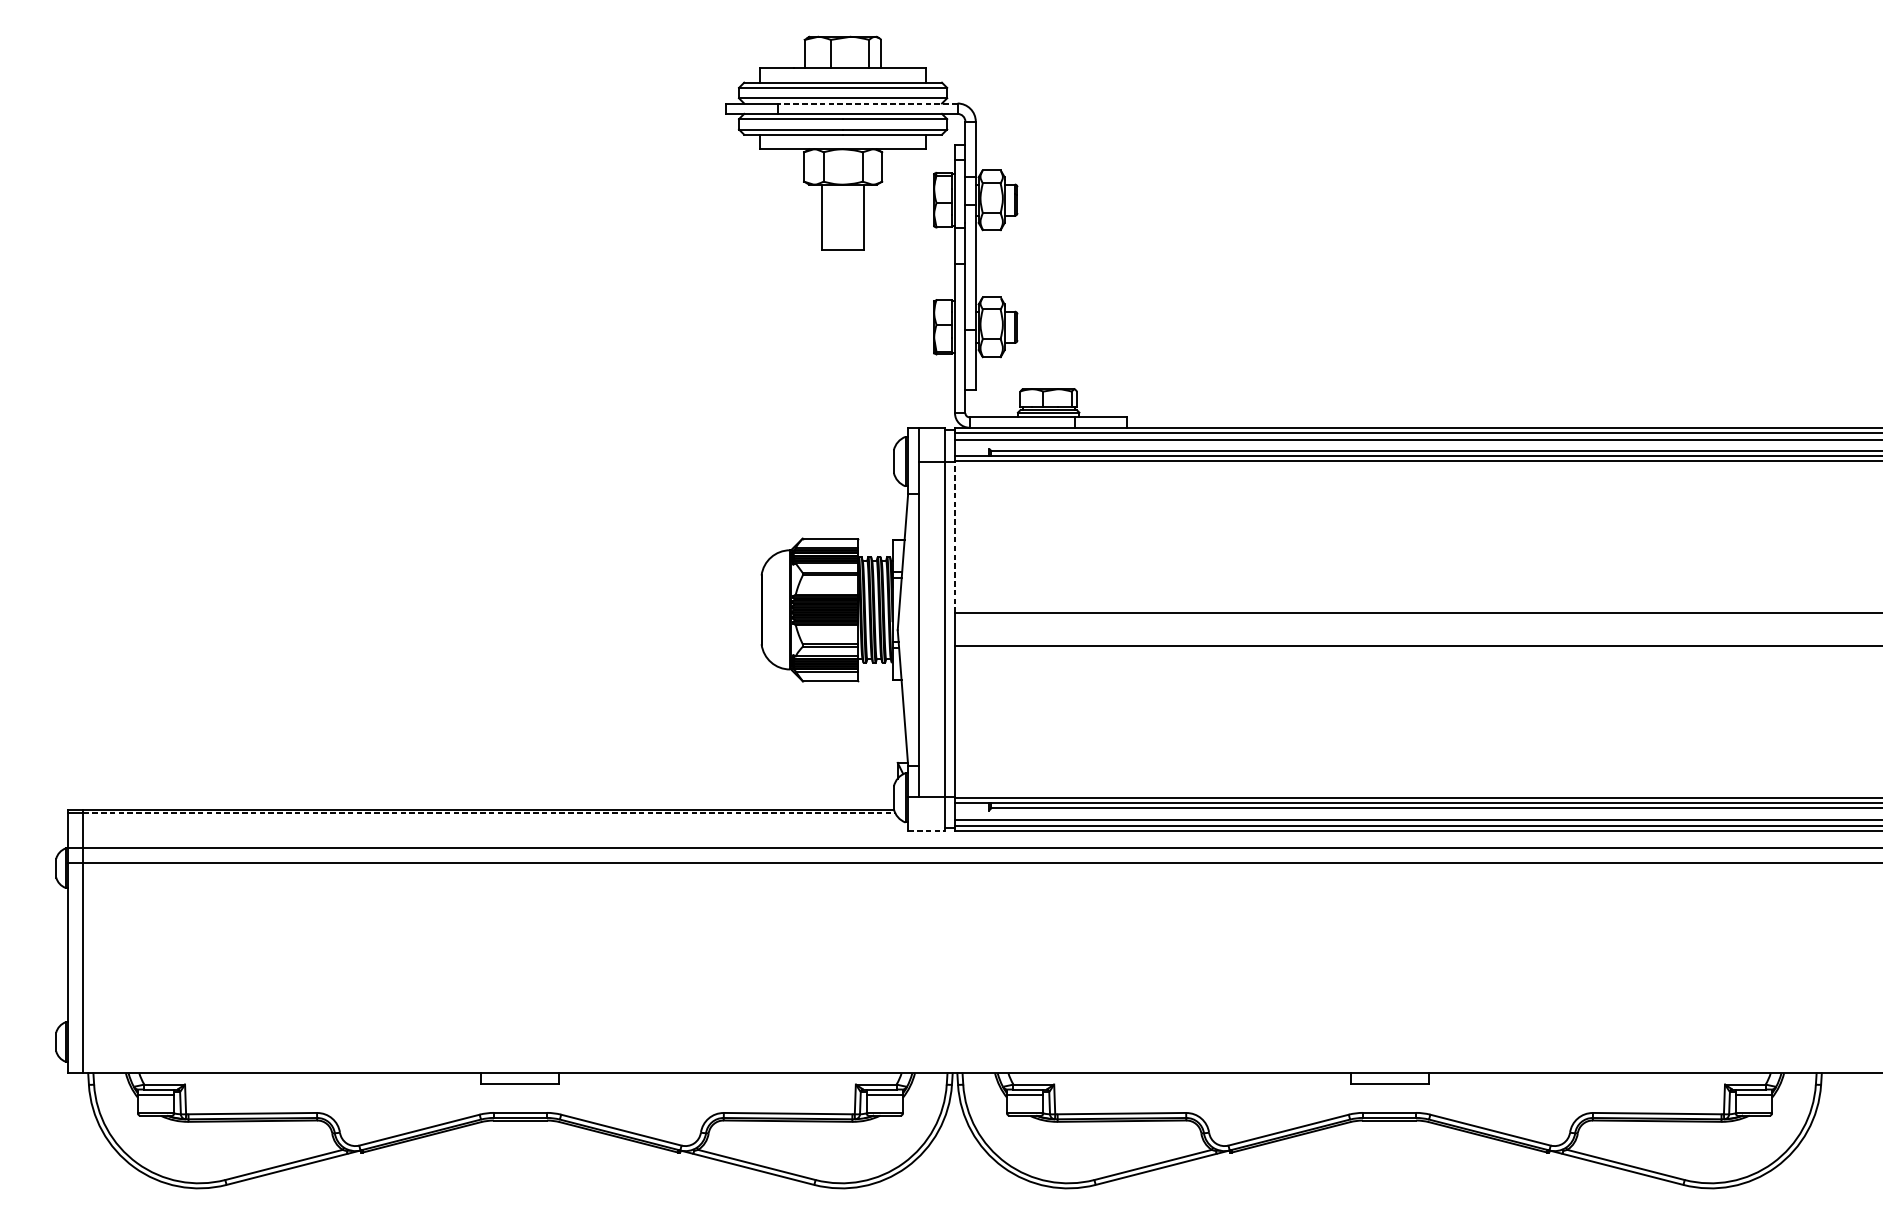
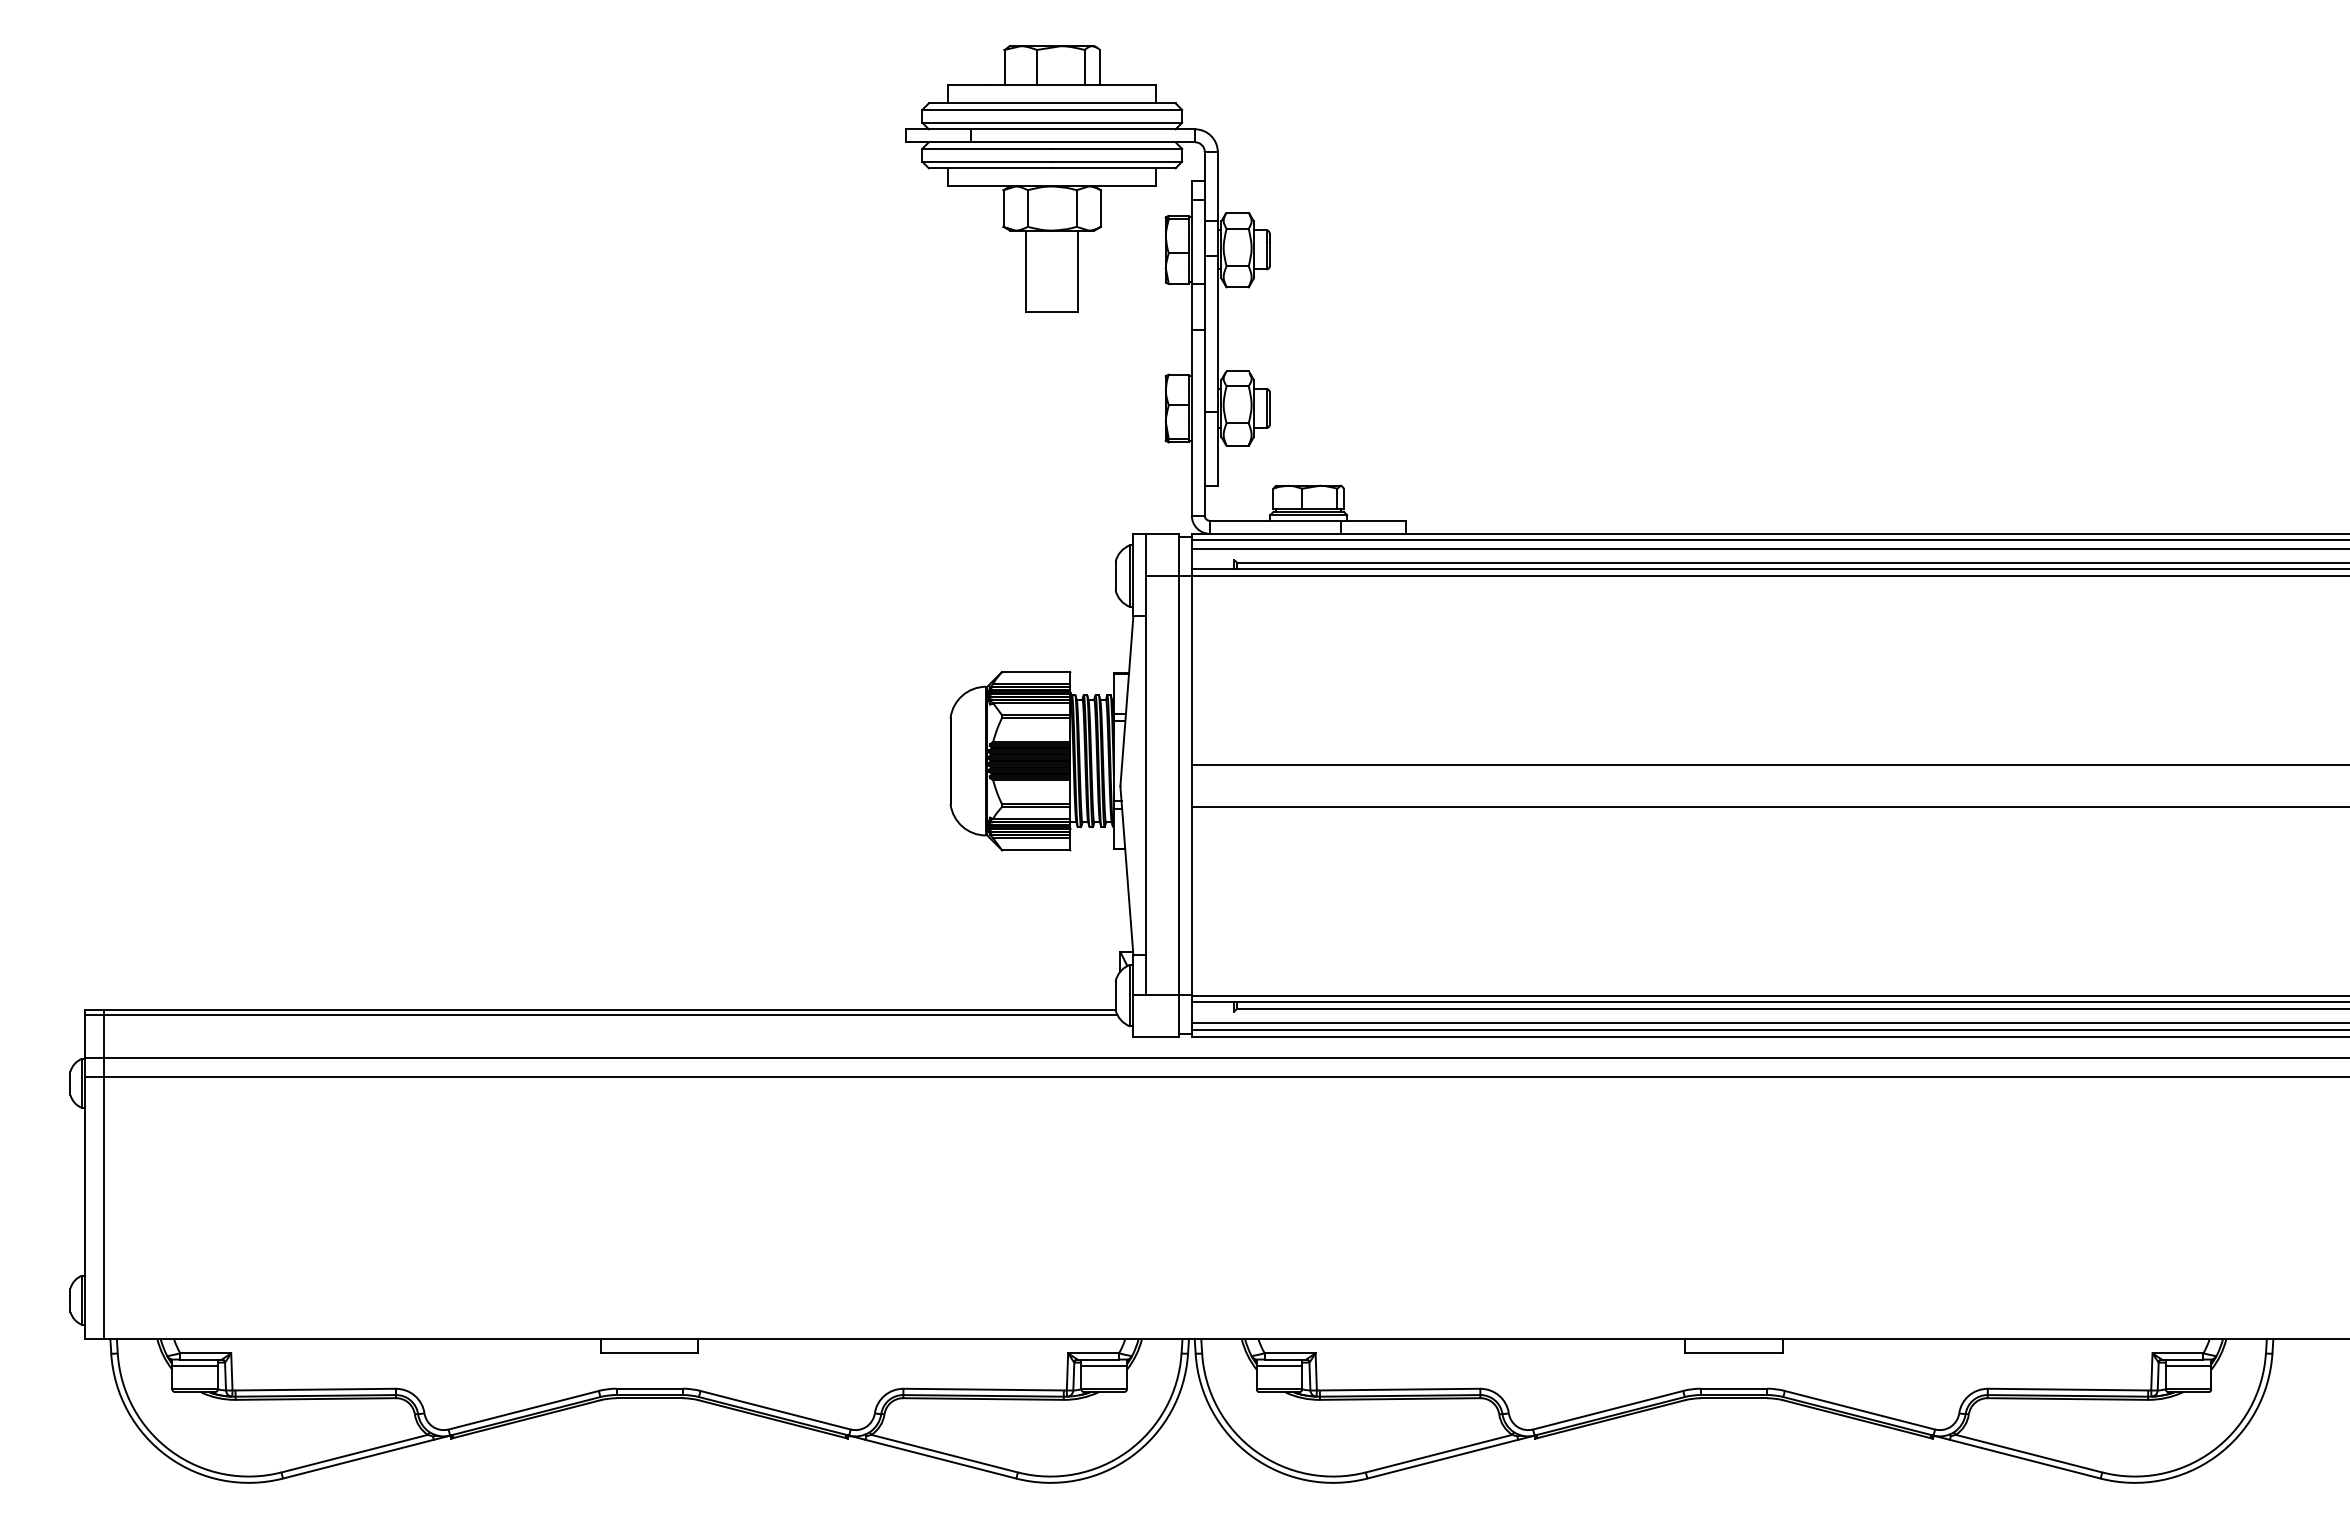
line: (867, 103) -> (1082, 129), dashed -> solid
line: (954, 537) -> (1191, 670), dashed -> solid
line: (489, 812) -> (610, 1014), dashed -> solid
line: (926, 830) -> (1156, 1036), dashed -> solid

